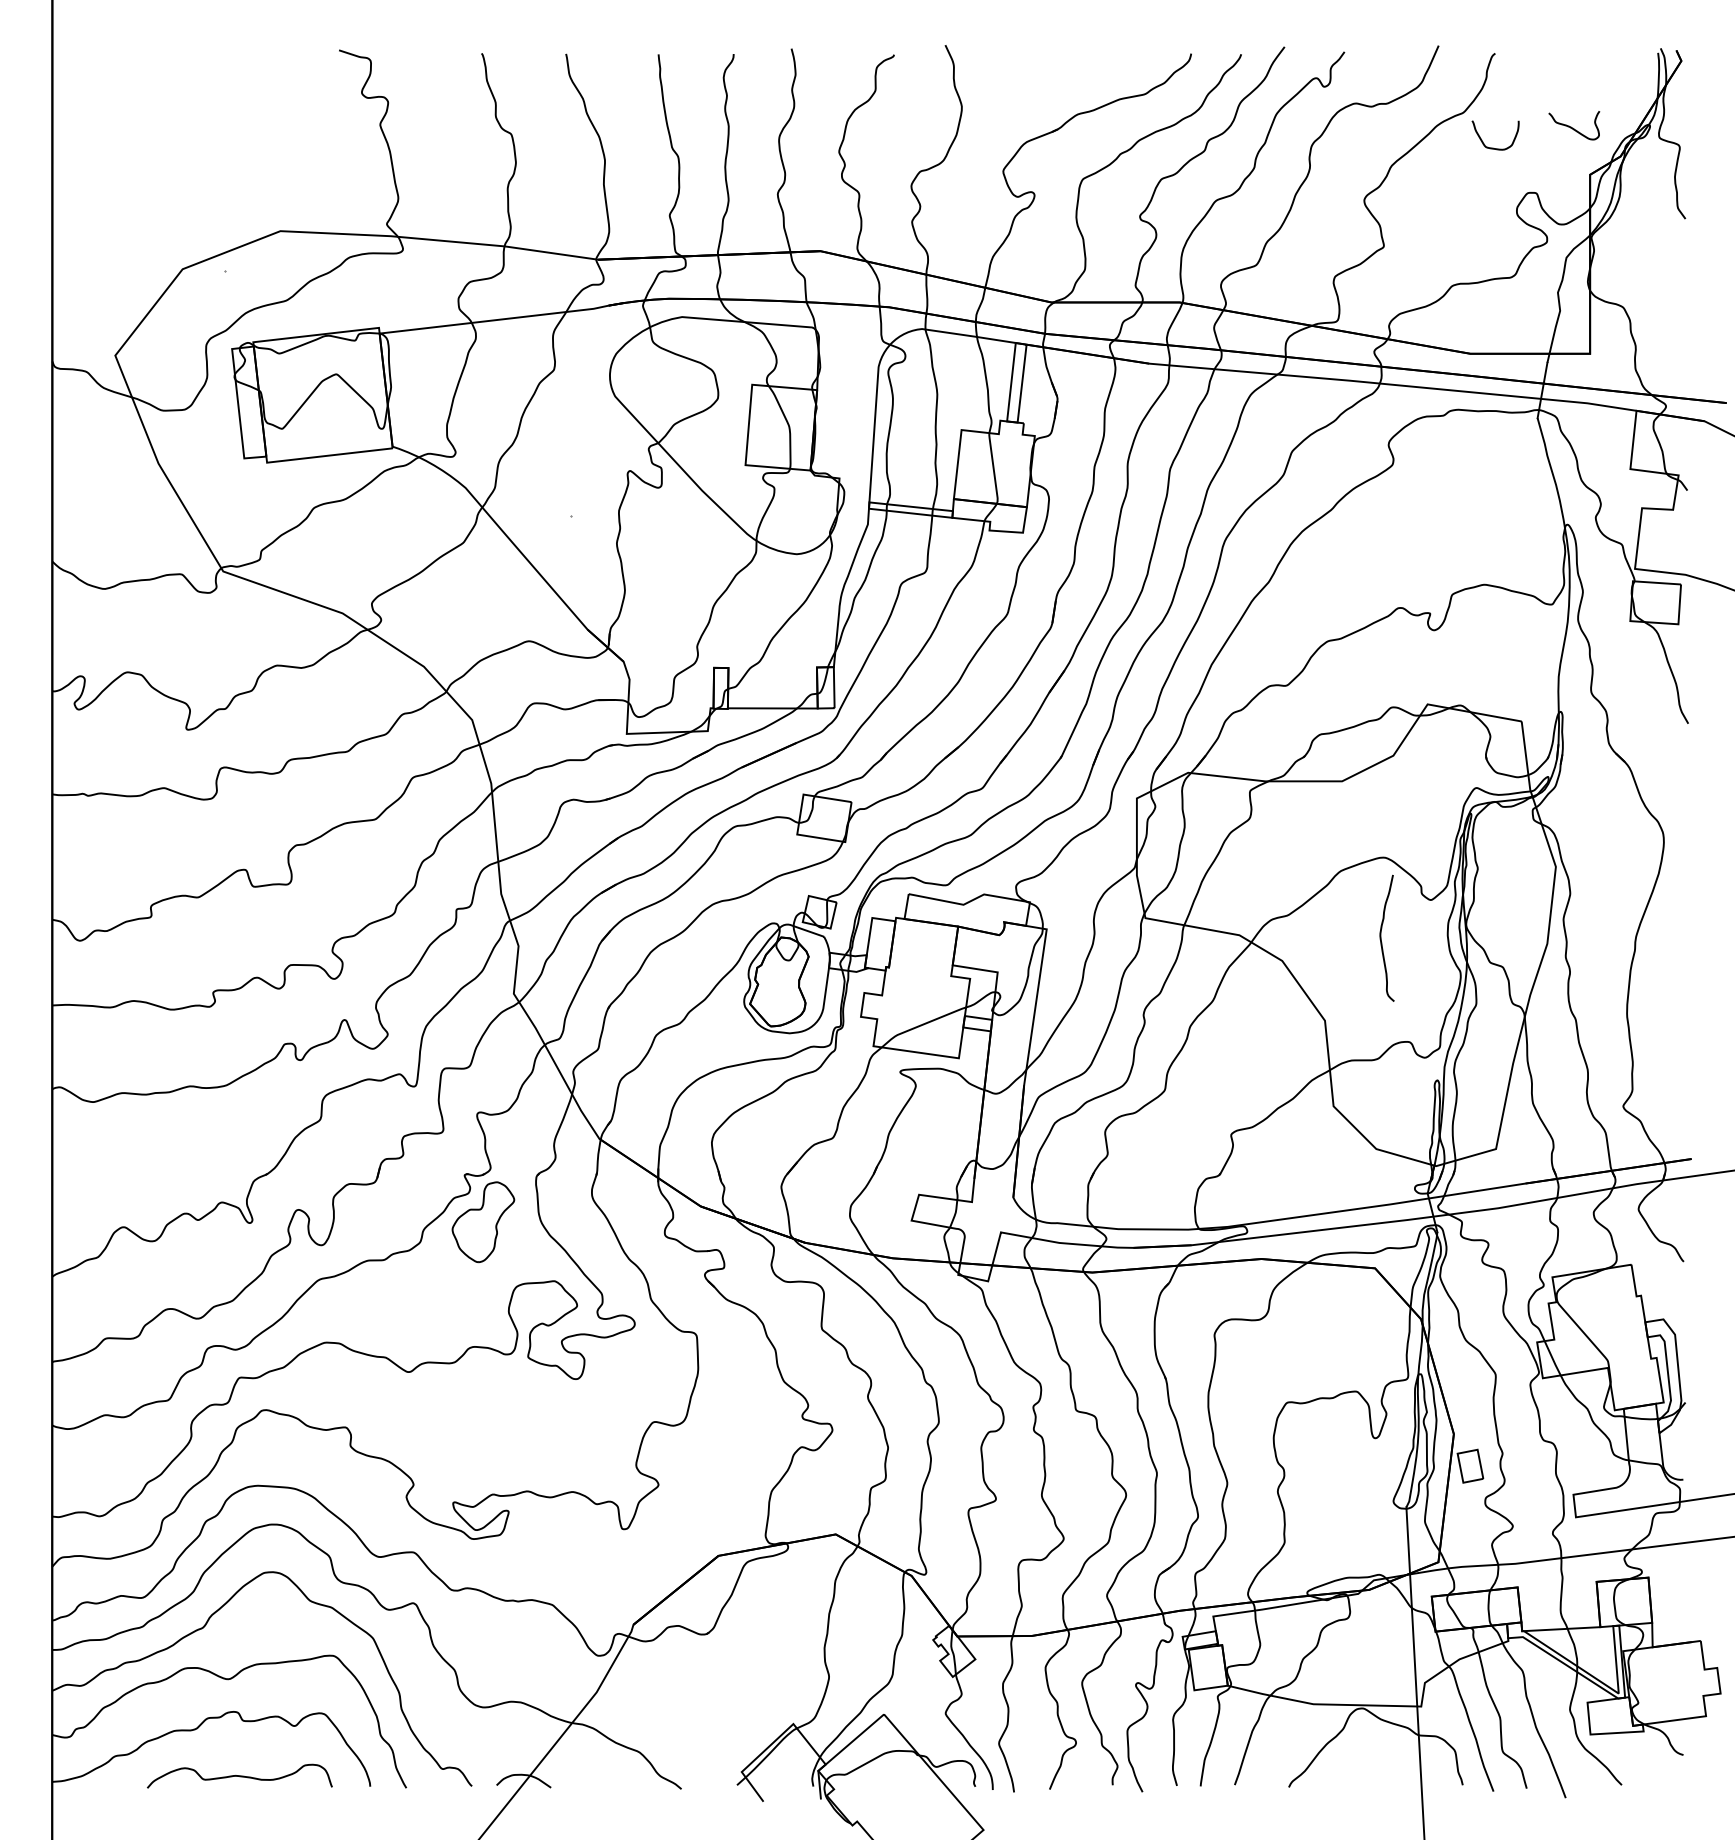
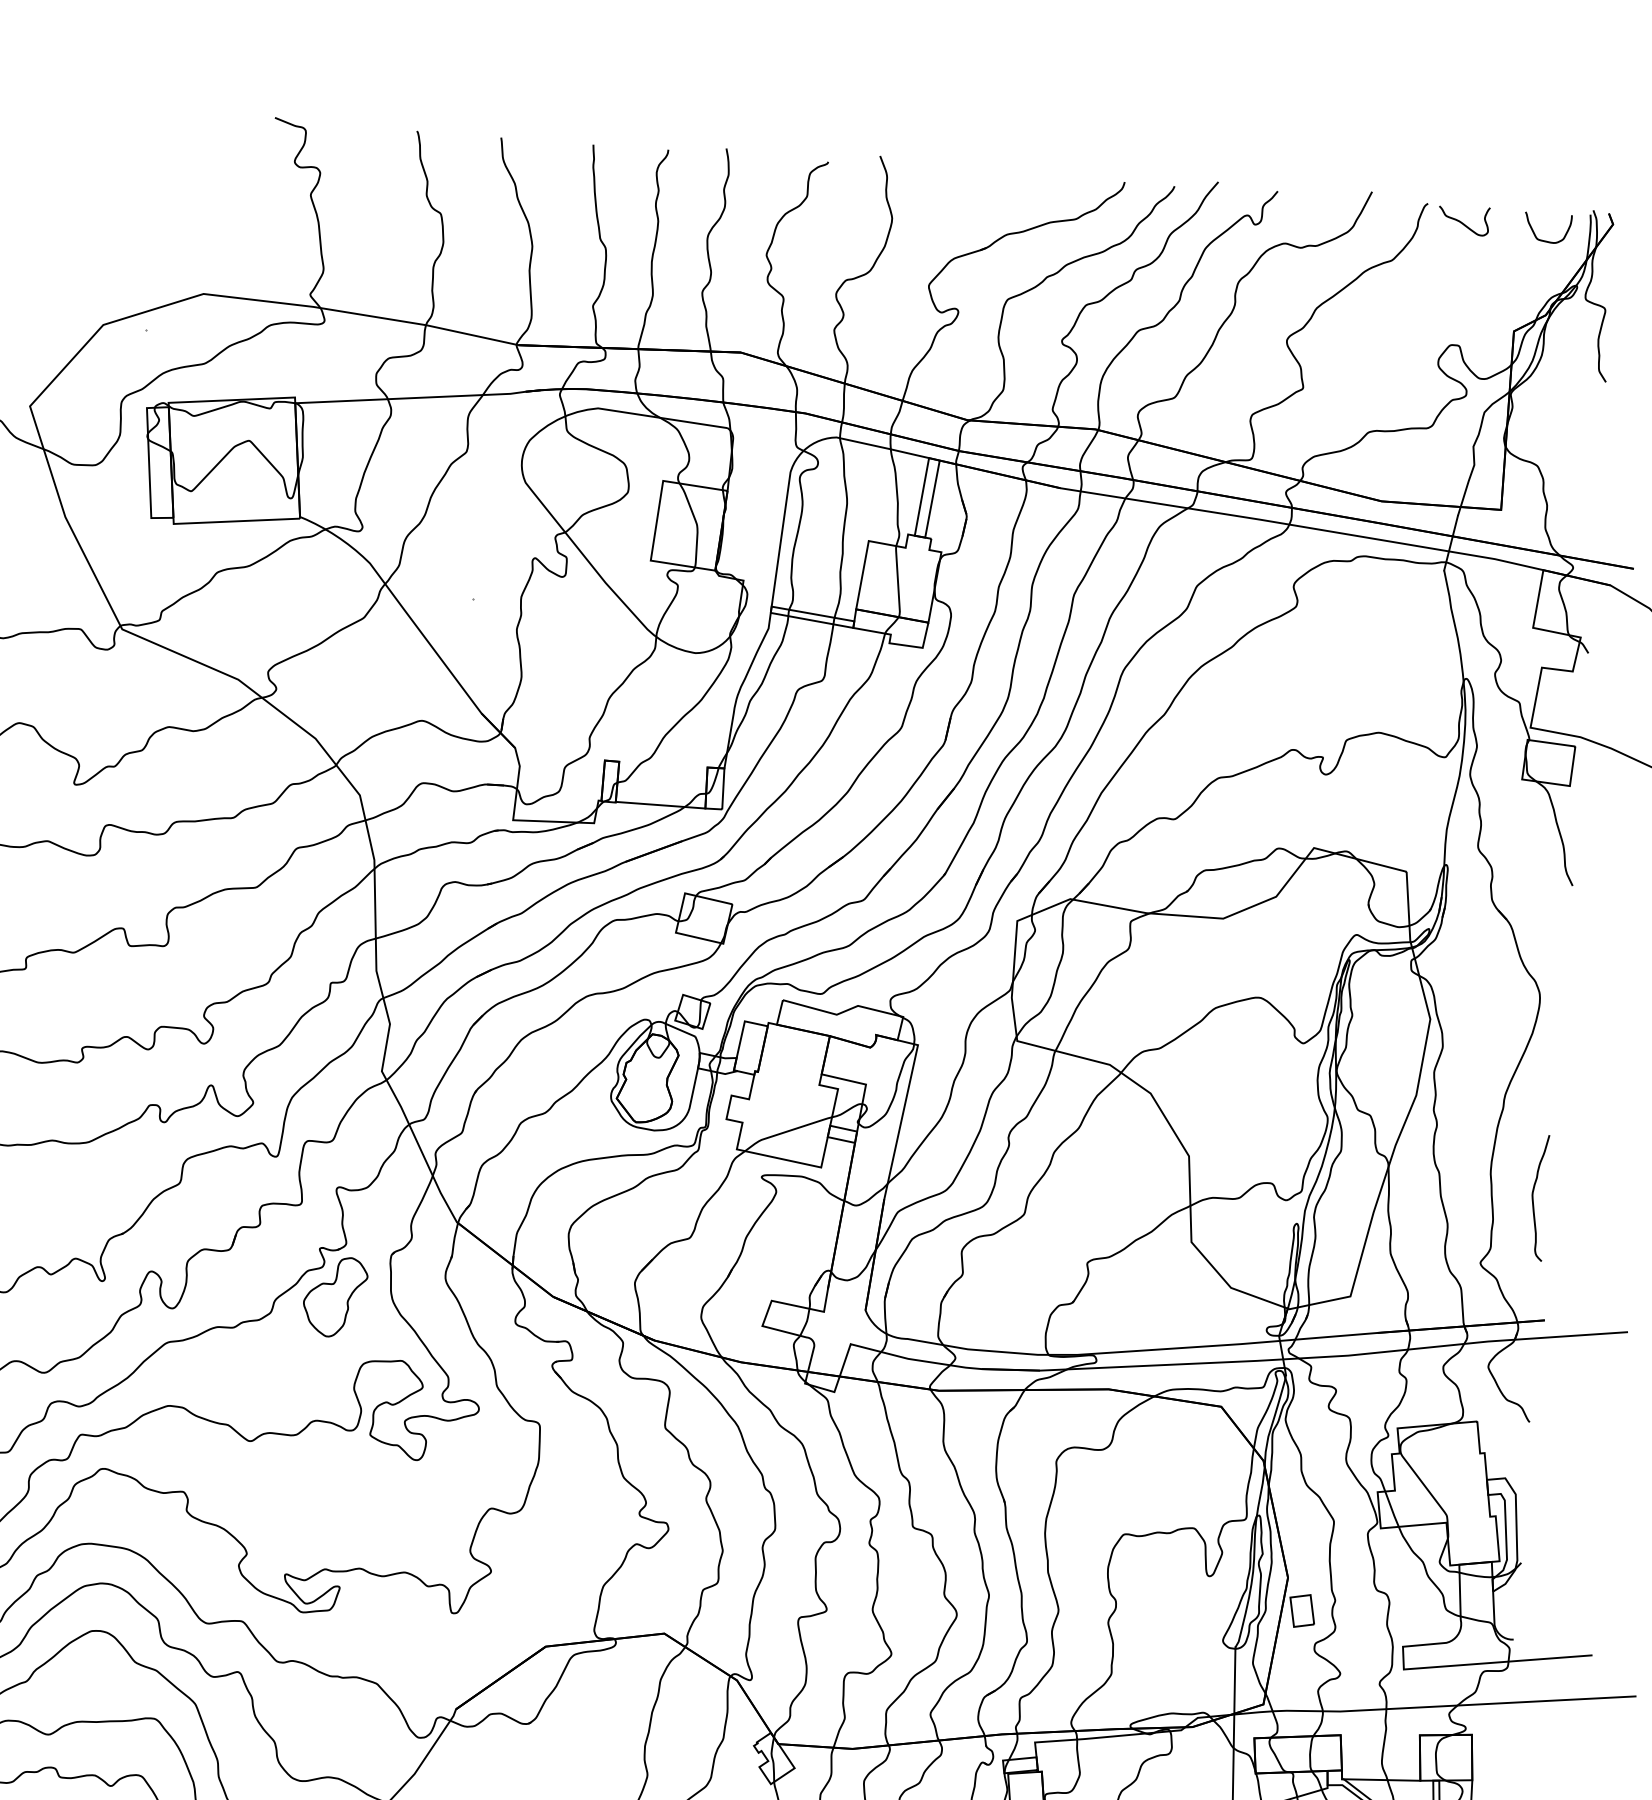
curve: (1572, 127) -> (1462, 222), moved
curve: (1493, 147) -> (1544, 240), moved
curve: (1381, 937) -> (1533, 1196), moved

